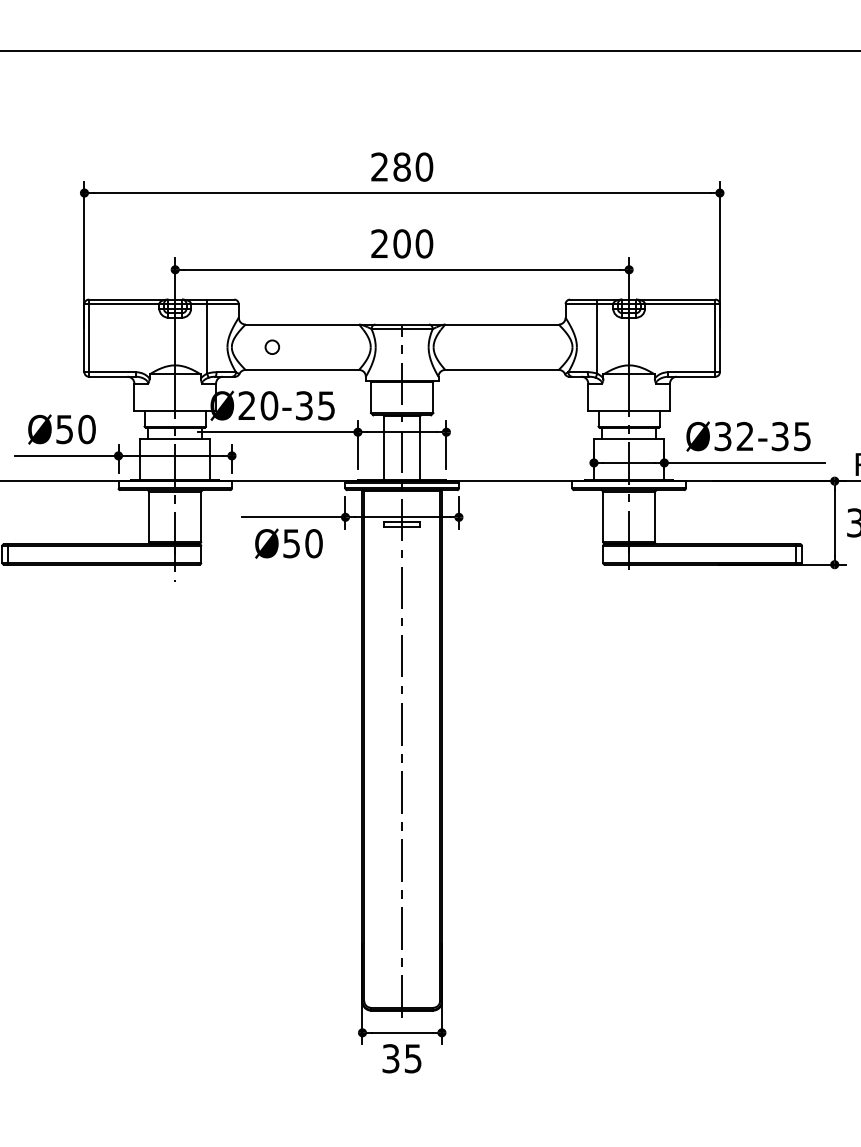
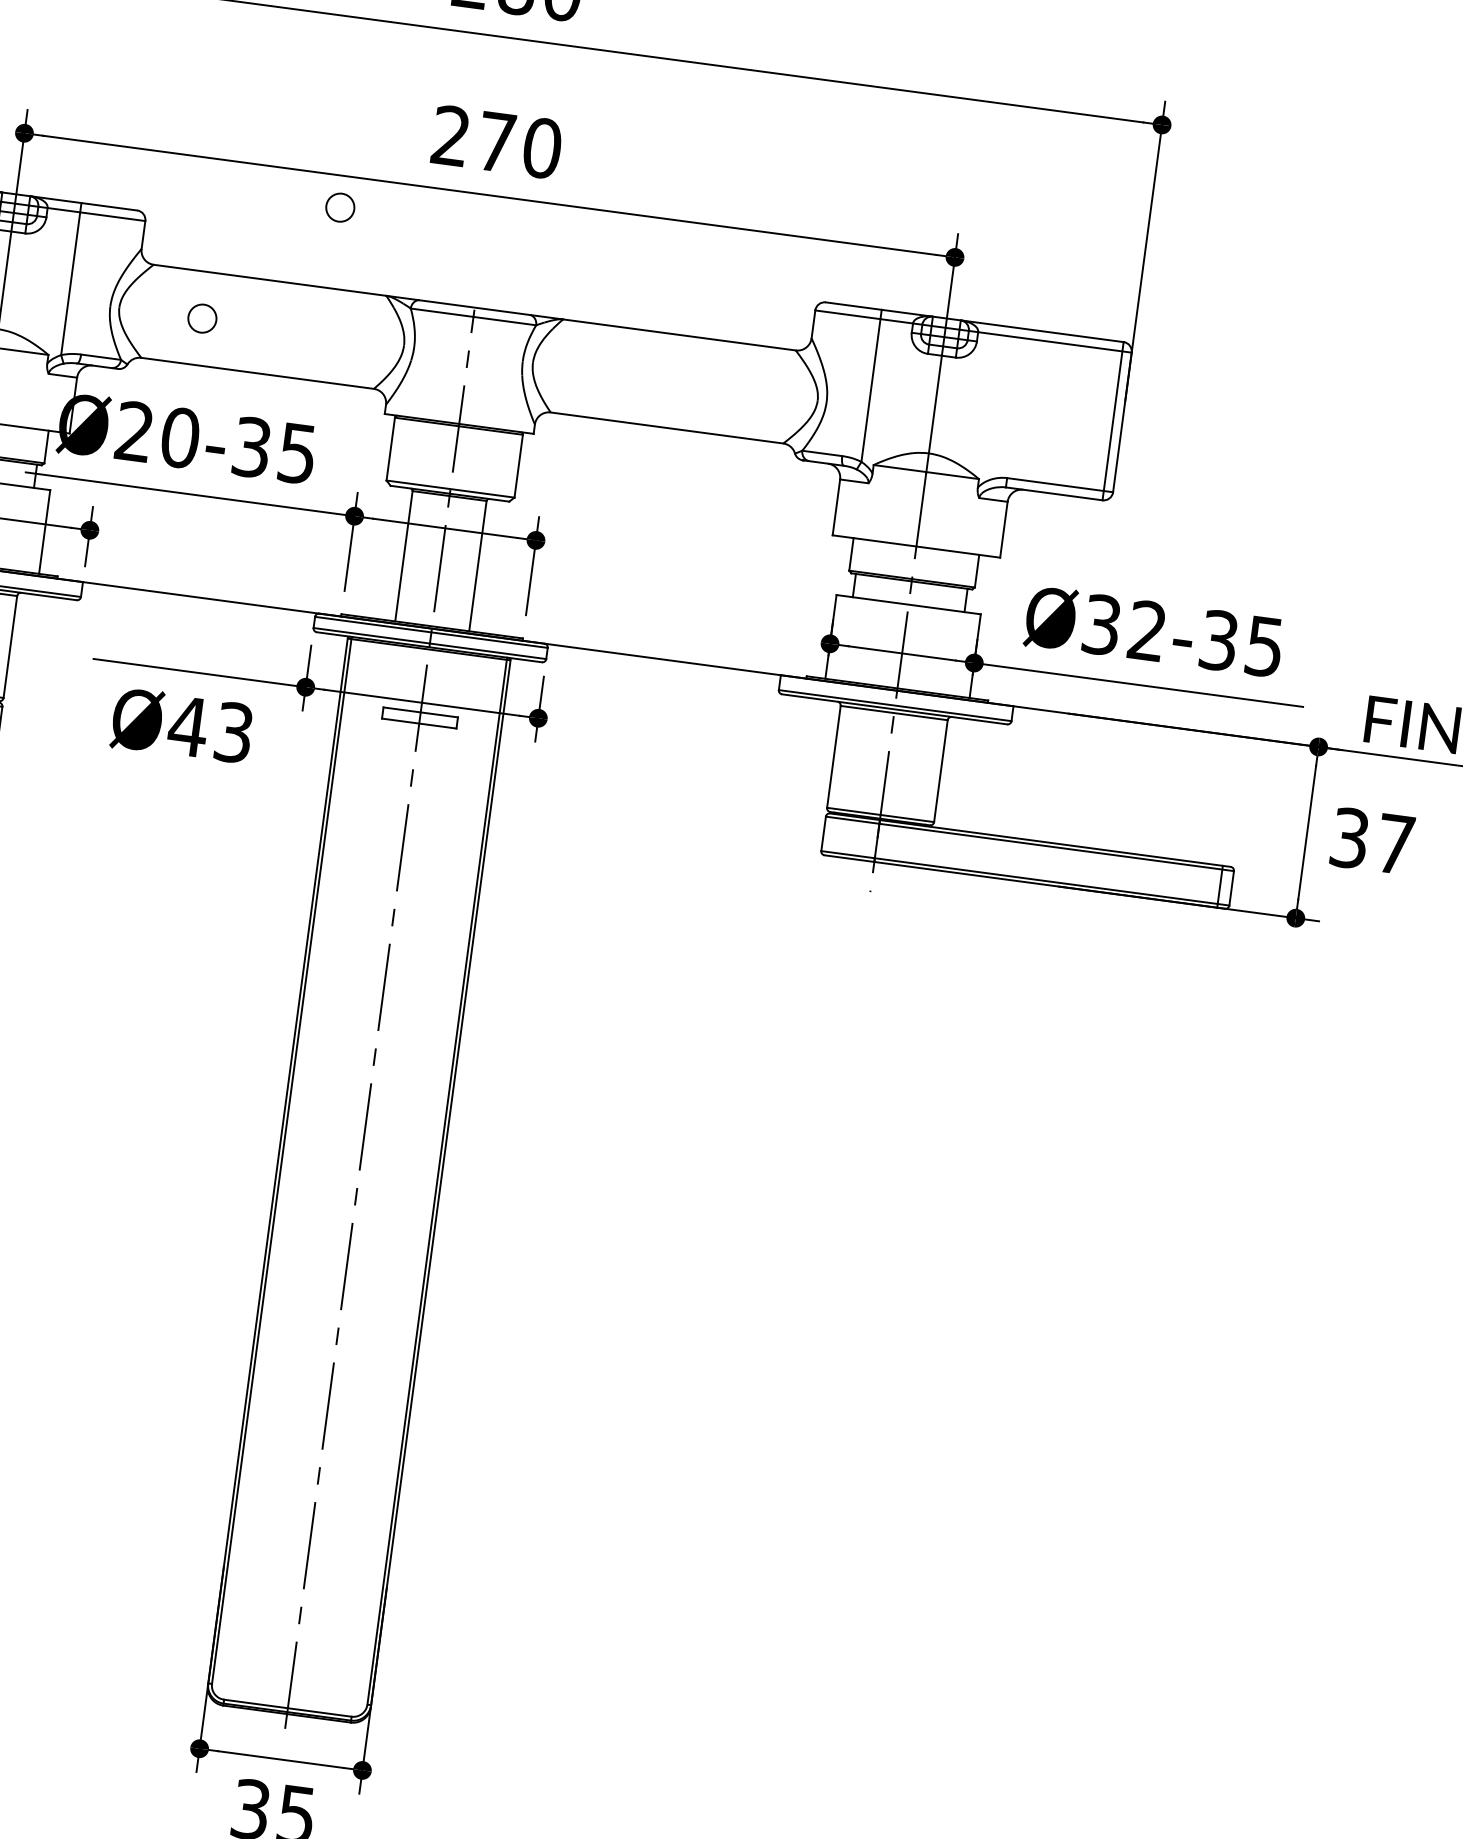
text: (401, 243) -> (495, 141), 200 -> 270
circle: (330, 284) -> (338, 205), added
text: (302, 543) -> (210, 729), Ø50 -> Ø43

